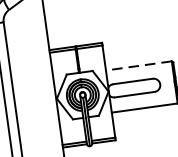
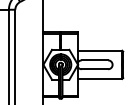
line: (137, 65) -> (99, 50), dashed -> solid

